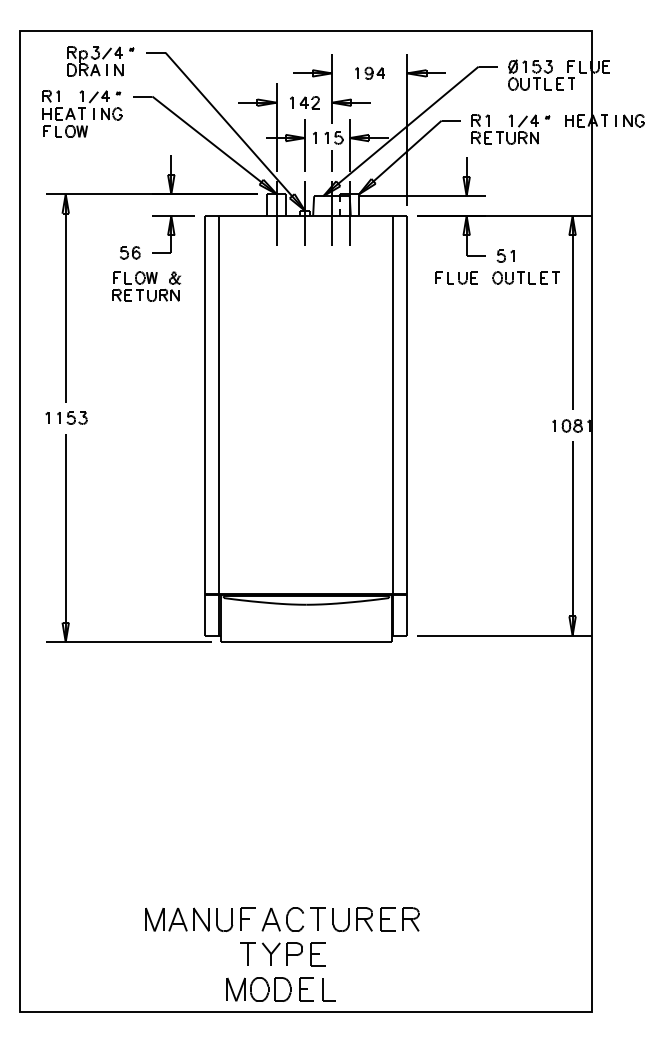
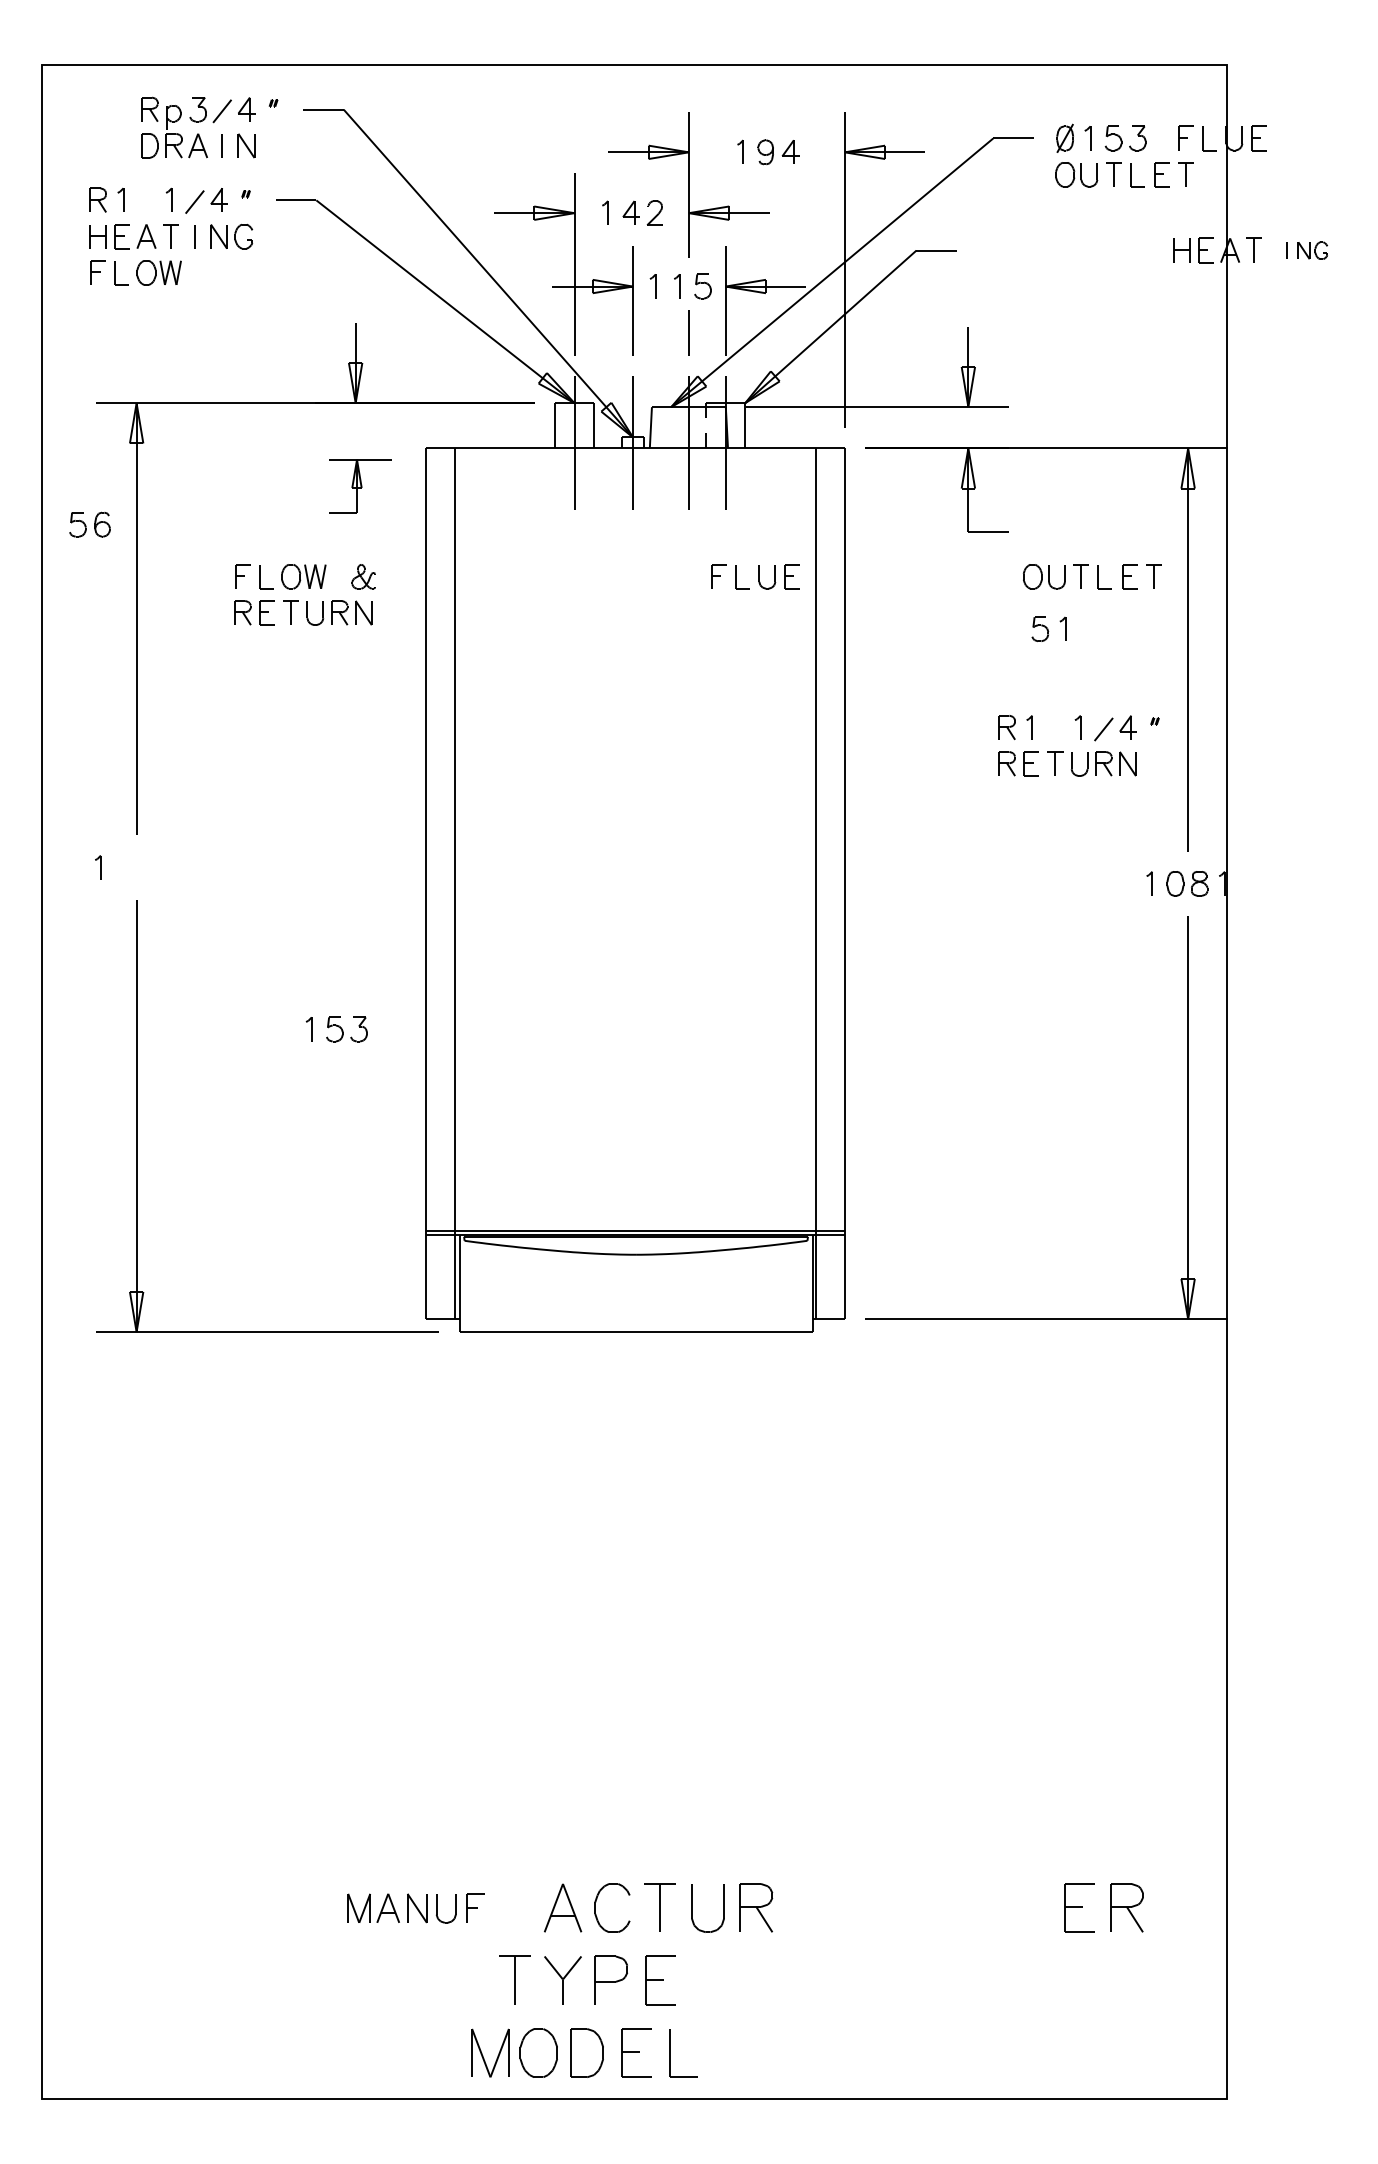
part: (629, 120) -> (1306, 250), size x0.7
part: (510, 129) -> (1077, 745), moved
part: (173, 234) -> (360, 486), size x0.7
part: (130, 252) -> (90, 523), moved
part: (505, 255) -> (1048, 627), moved
part: (456, 277) -> (754, 575), moved
part: (72, 417) -> (337, 1028), moved
part: (200, 919) -> (416, 1907), size x0.6
part: (399, 919) -> (1102, 1907), moved

